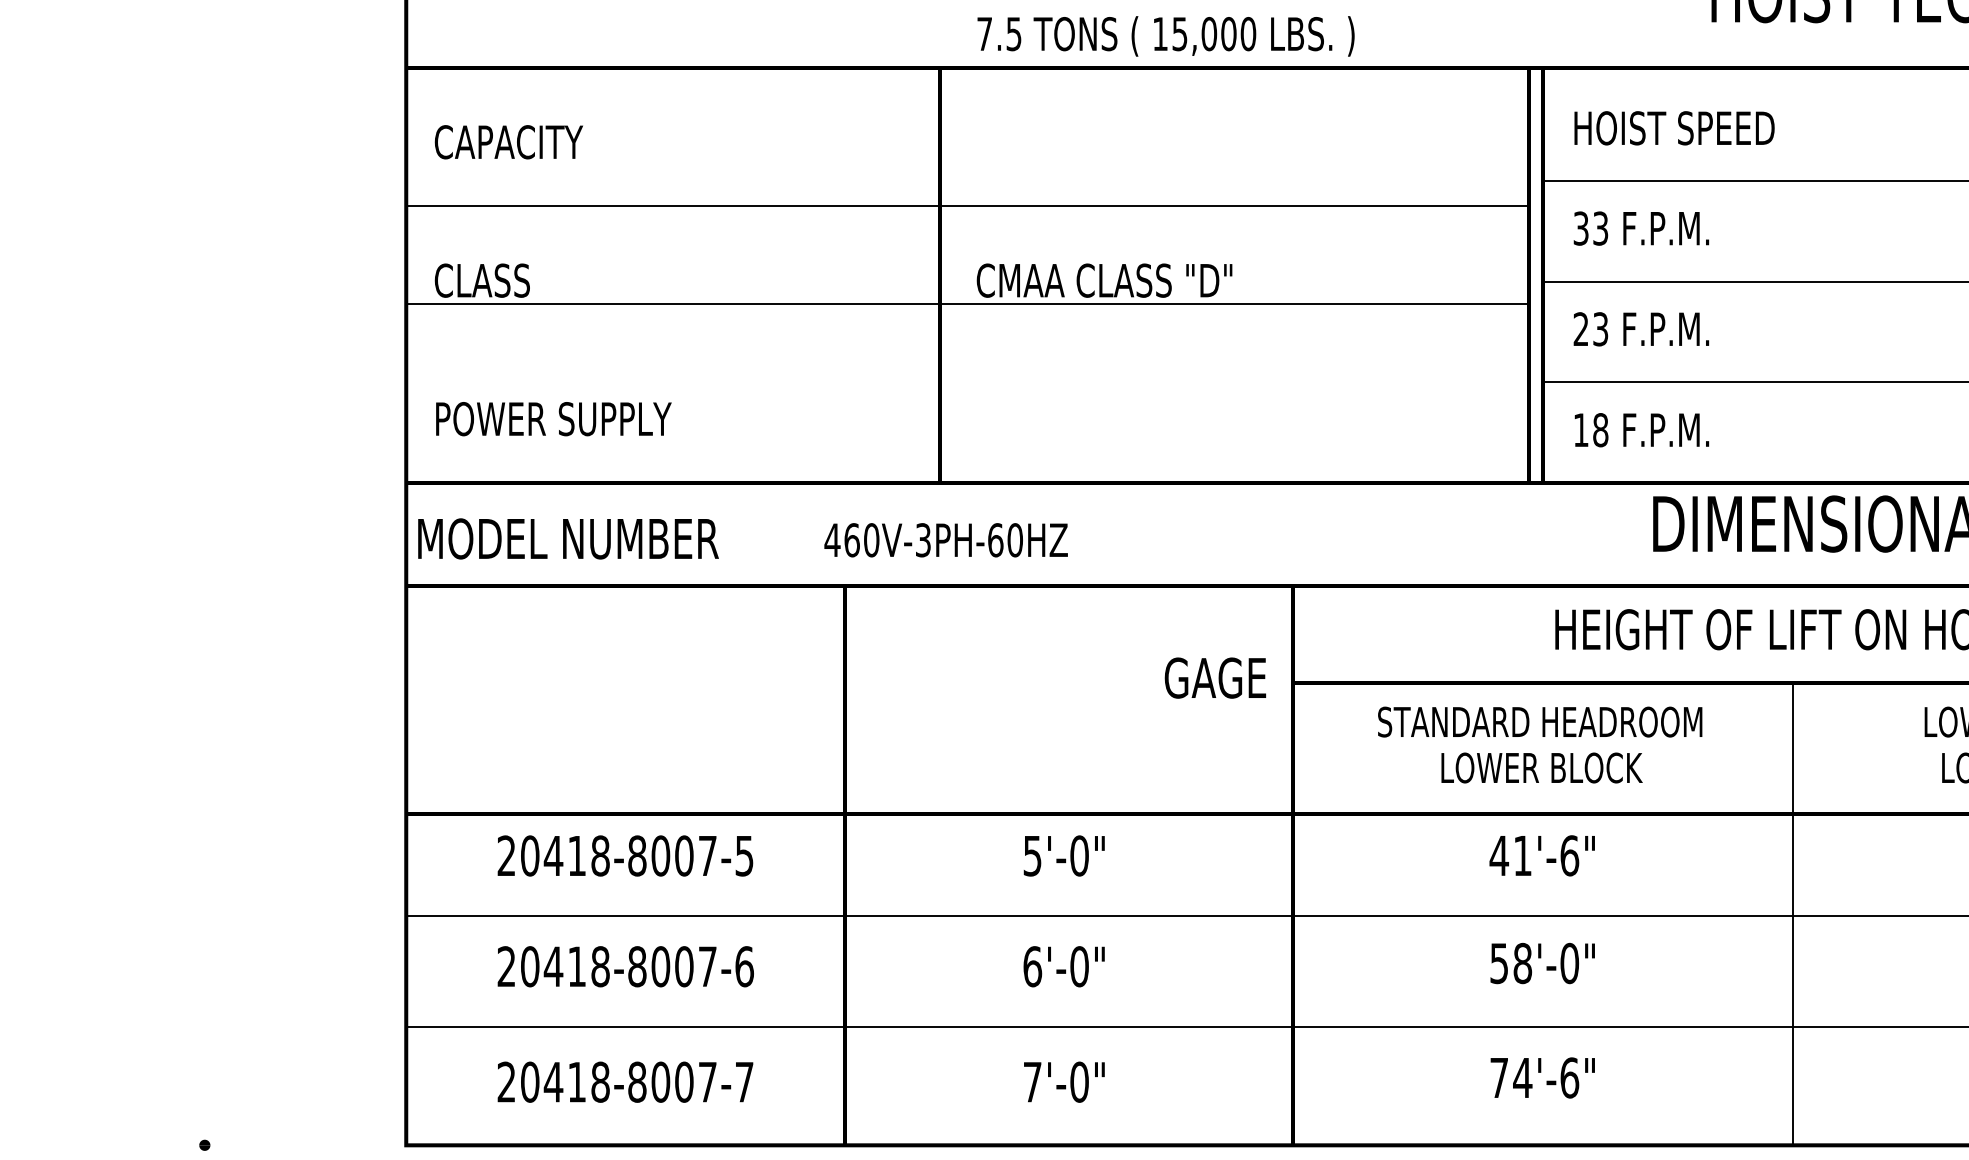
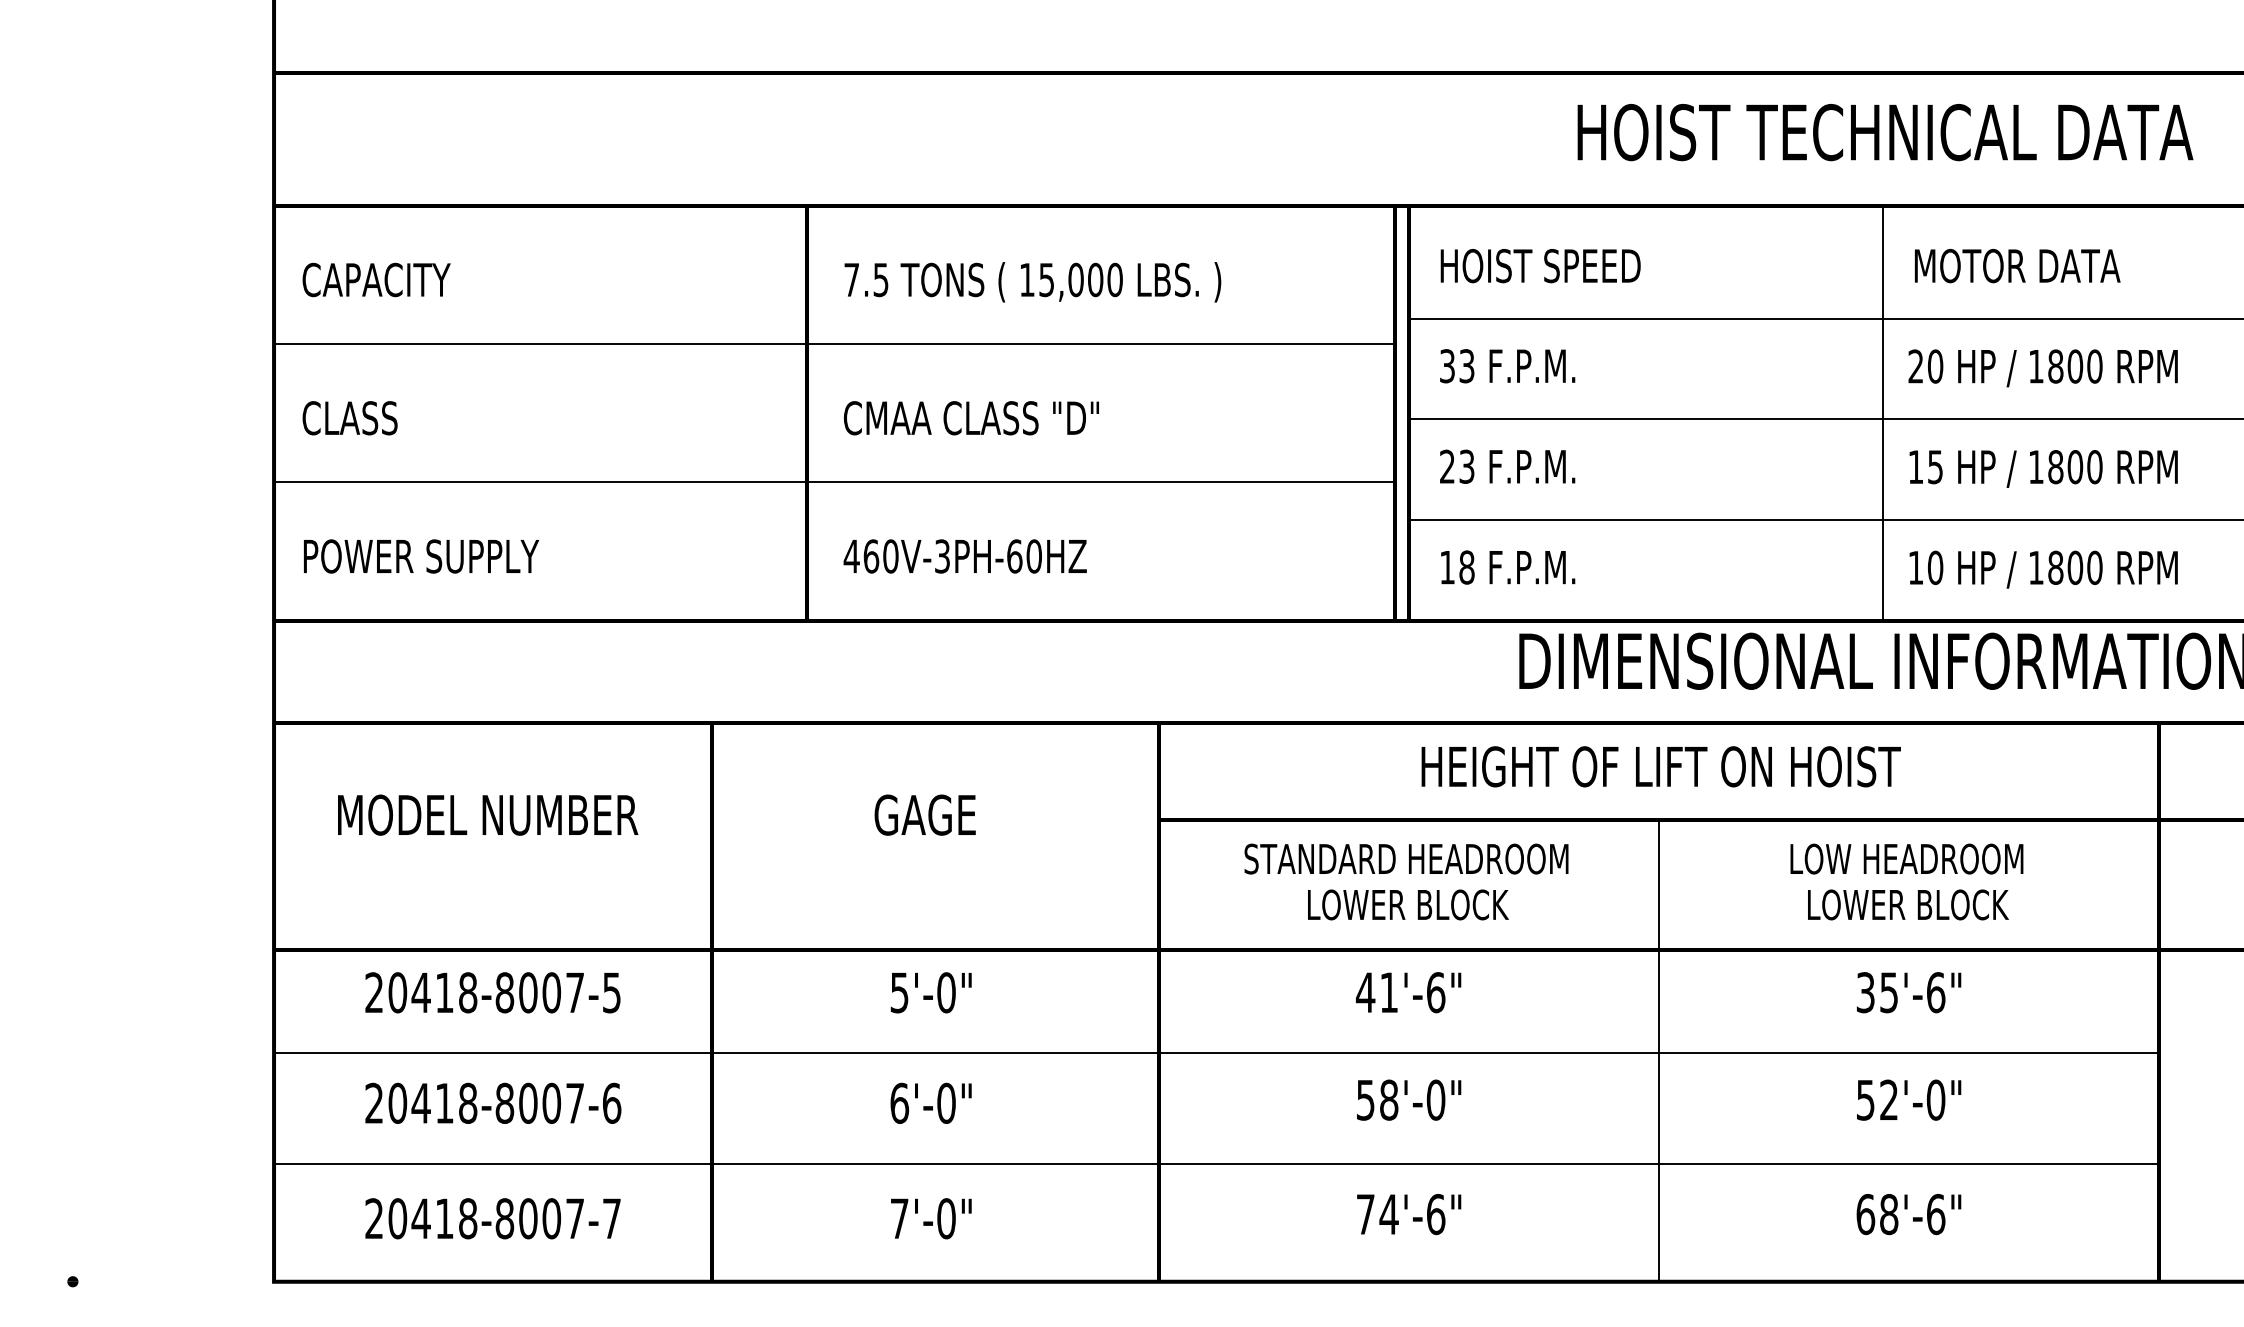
text: (1165, 36) -> (1032, 282), moved
line: (967, 303) -> (834, 482), moved
text: (568, 538) -> (488, 814), moved
text: (945, 540) -> (964, 556), moved
text: (1214, 677) -> (924, 814), moved

